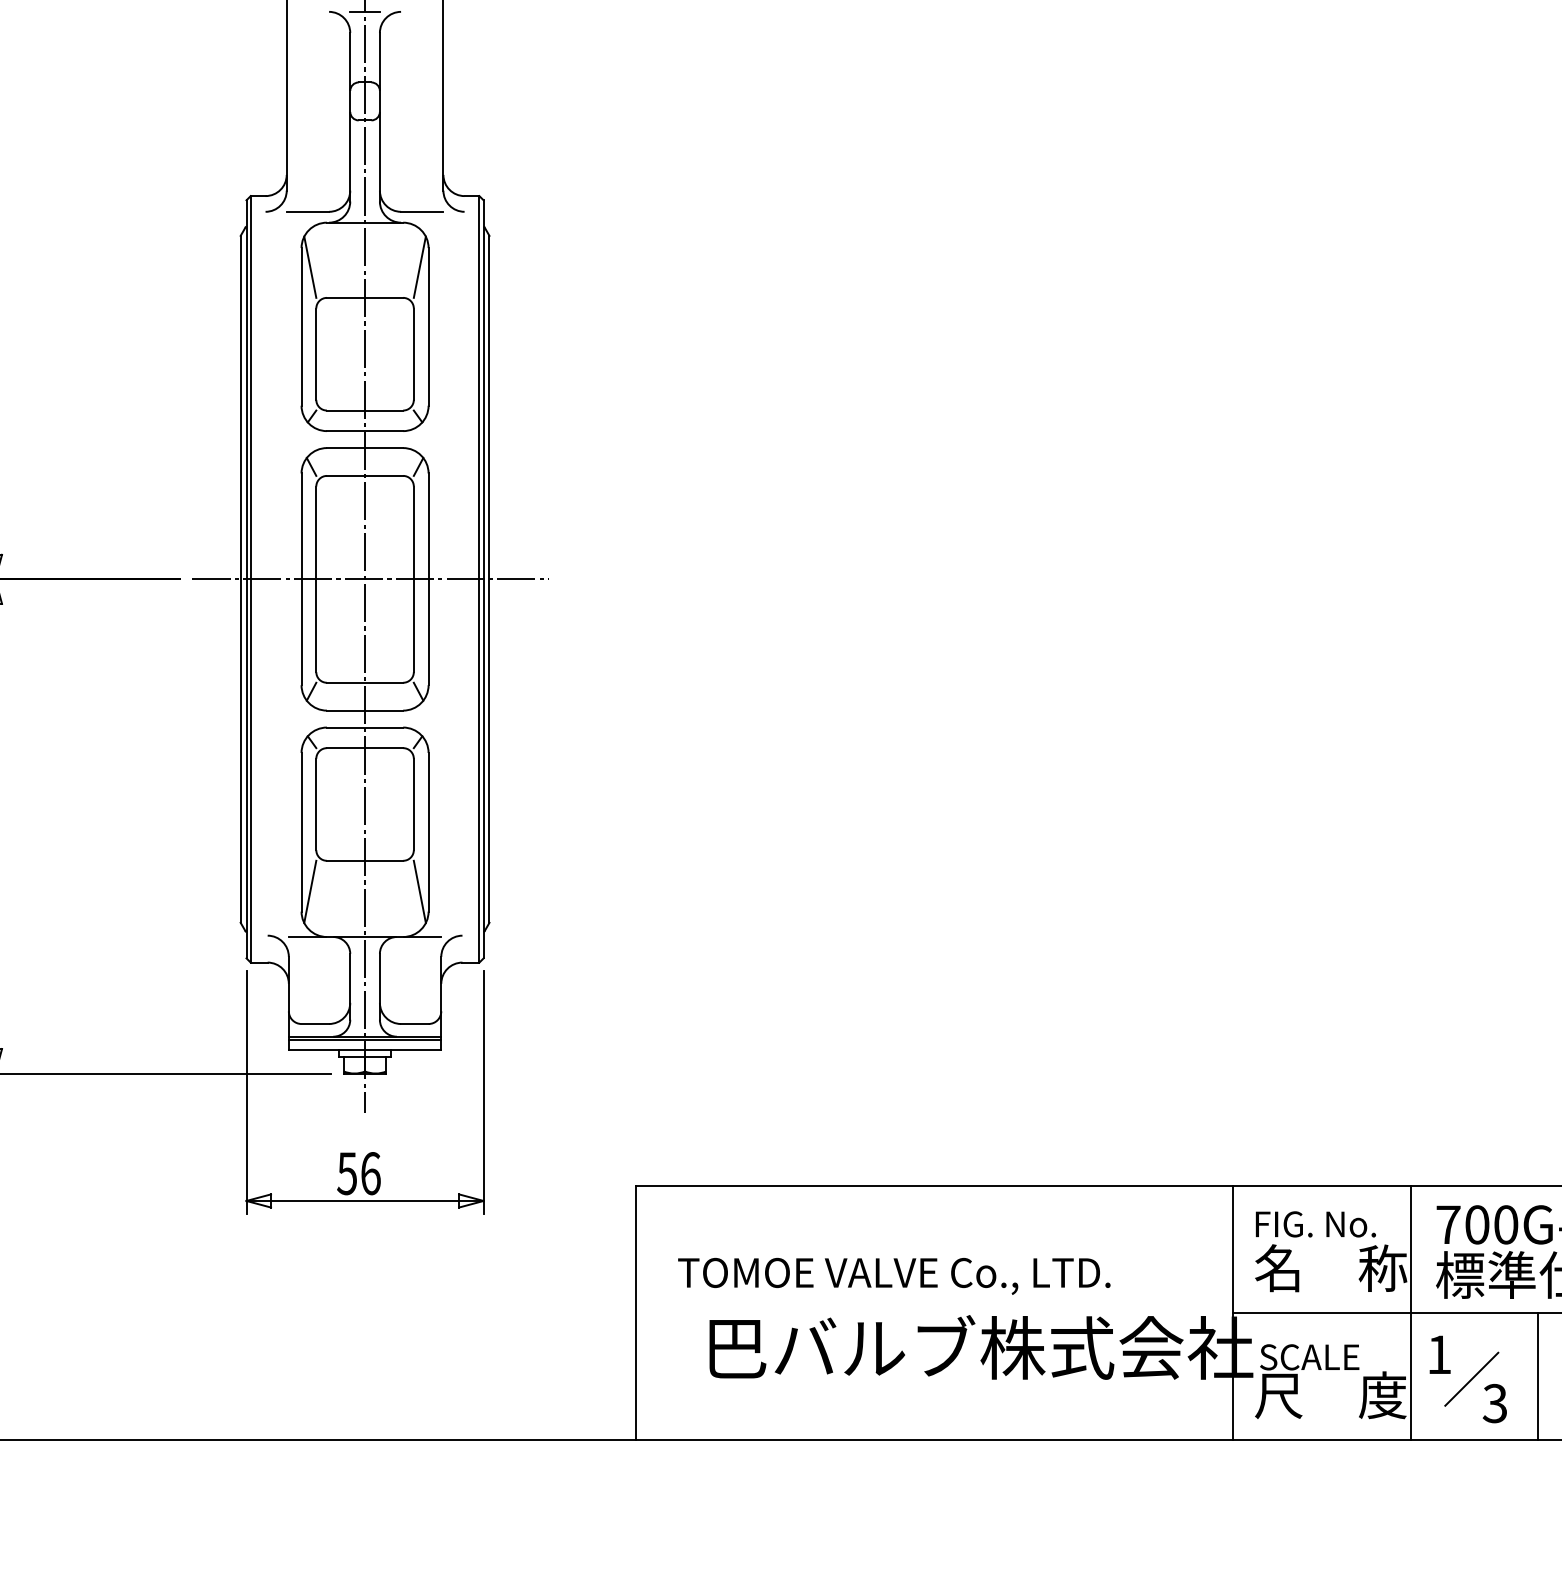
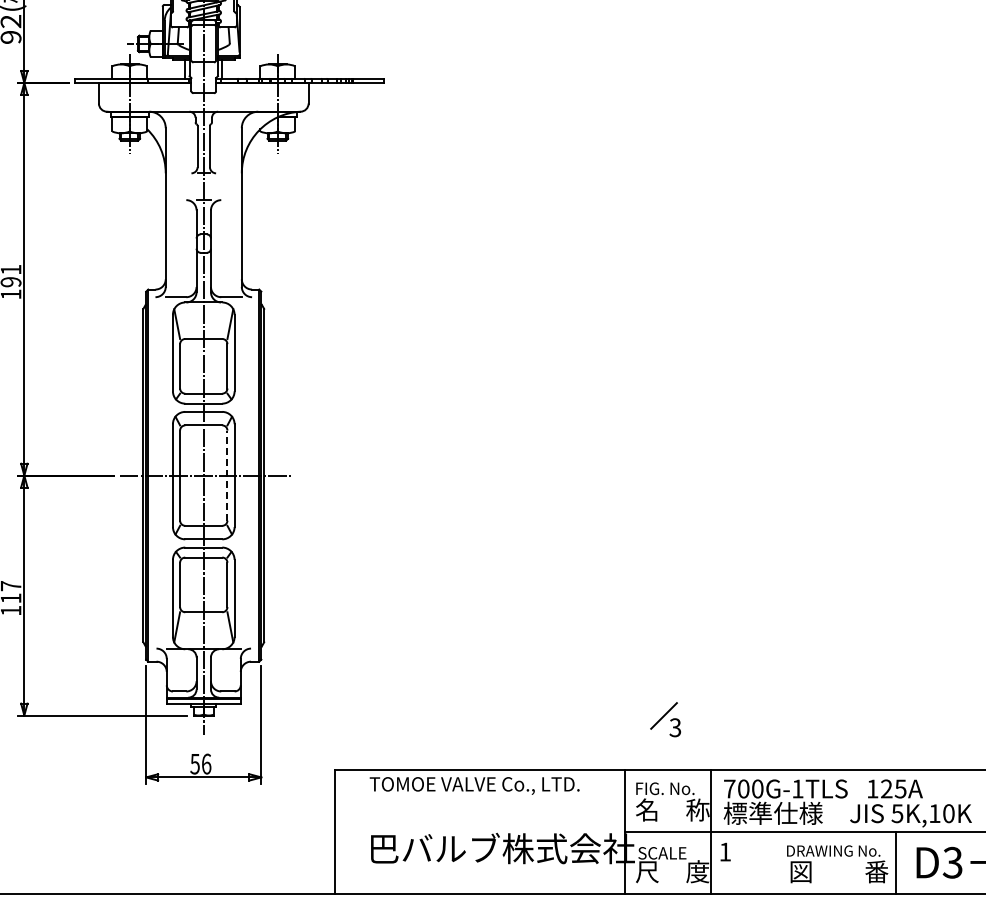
line: (413, 579) -> (227, 475), solid -> dashed
text: (893, 1275) -> (474, 785), moved
line: (1538, 1376) -> (773, 862), removed
part: (1474, 1386) -> (665, 719), moved

